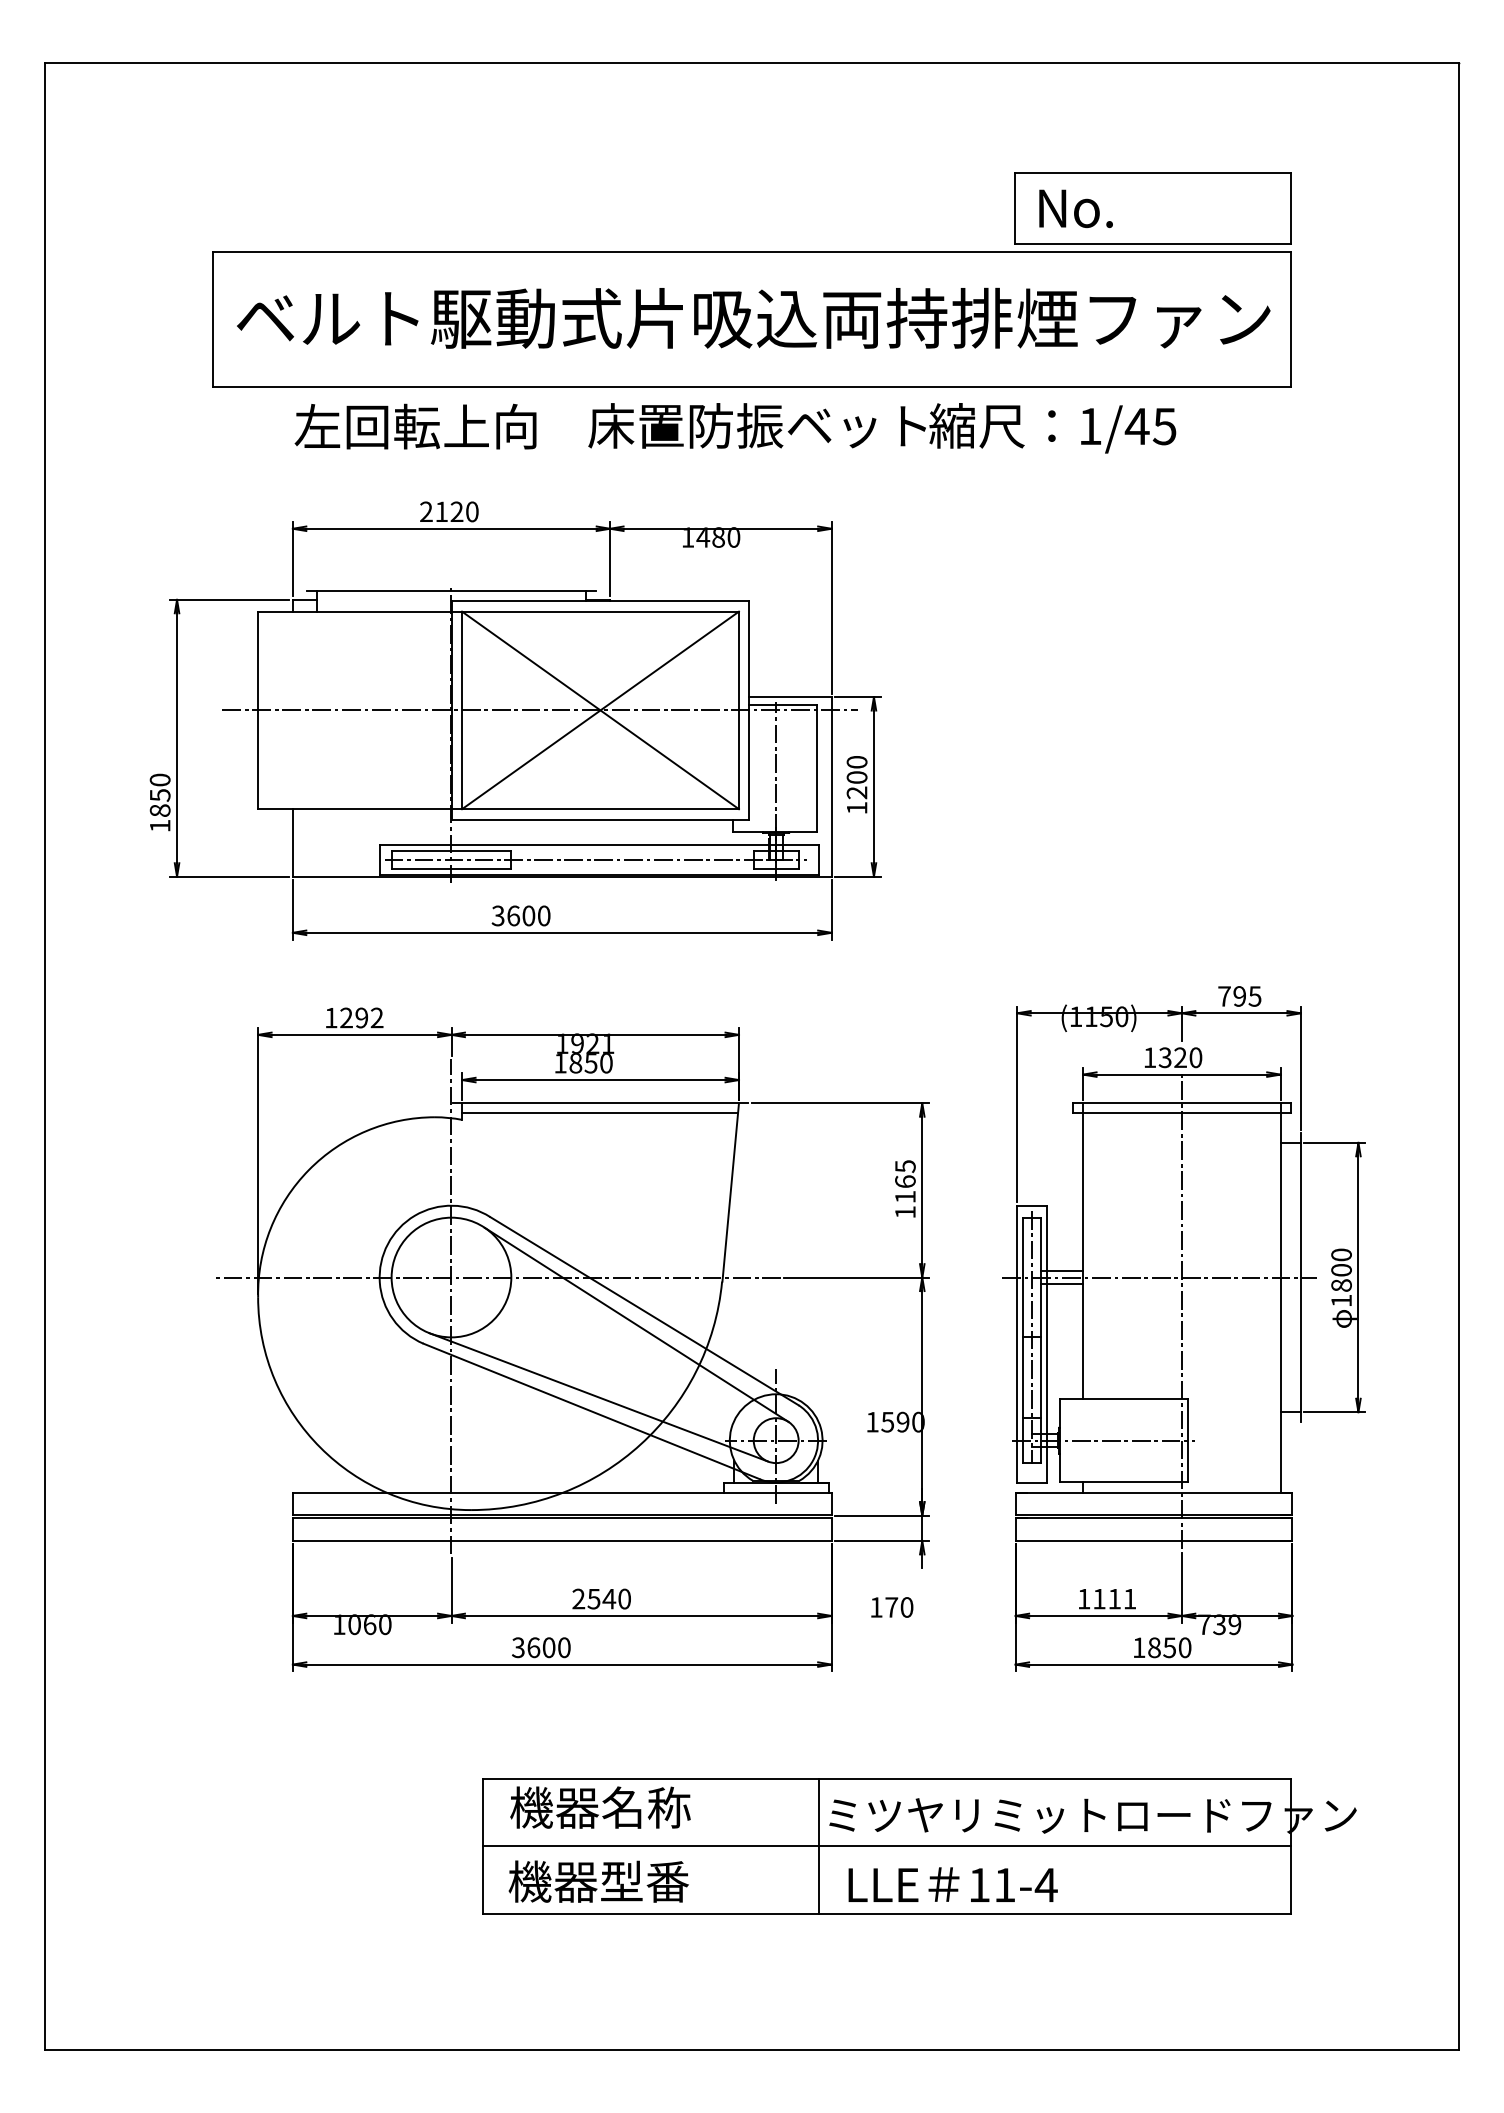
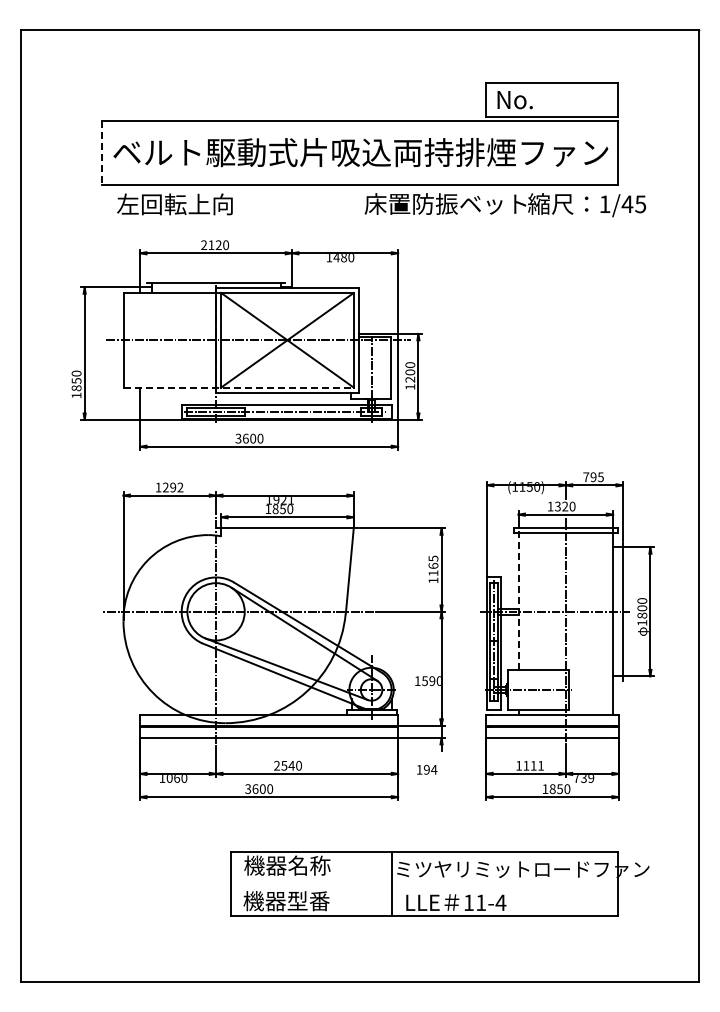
line: (214, 320) -> (102, 153), solid -> dashed
text: (414, 426) -> (174, 204), moved
text: (882, 428) -> (505, 205), moved
line: (500, 809) -> (239, 387), solid -> dashed
line: (600, 1113) -> (287, 533), removed
line: (1082, 1251) -> (518, 599), solid -> dashed
text: (899, 1606) -> (430, 769), 170 -> 194
line: (886, 1846) -> (424, 884), removed

